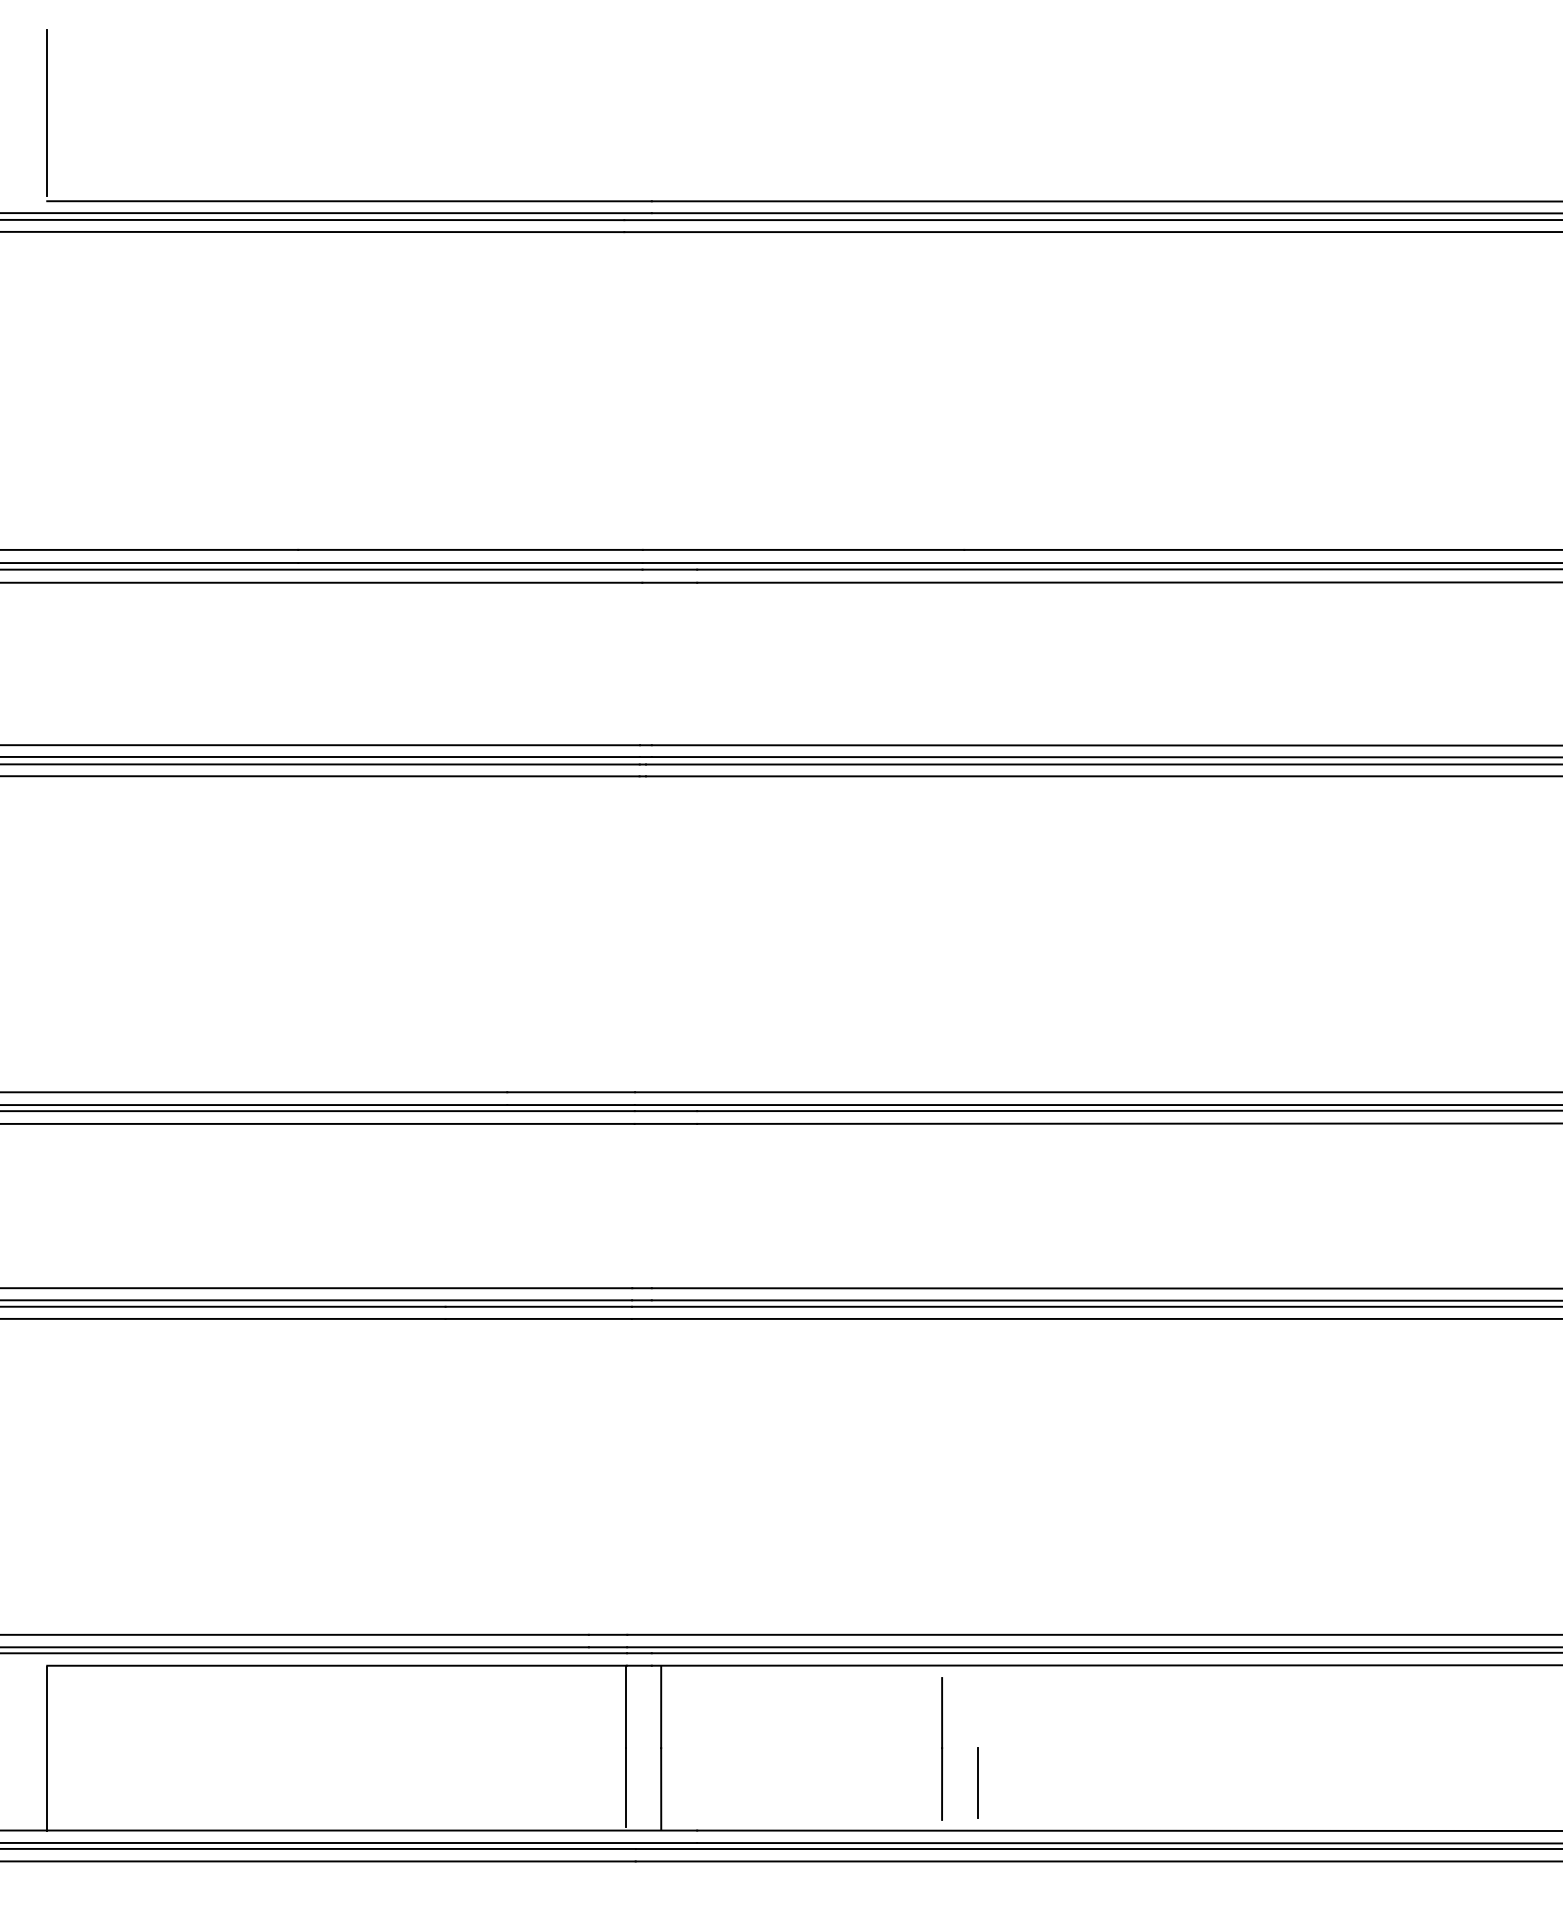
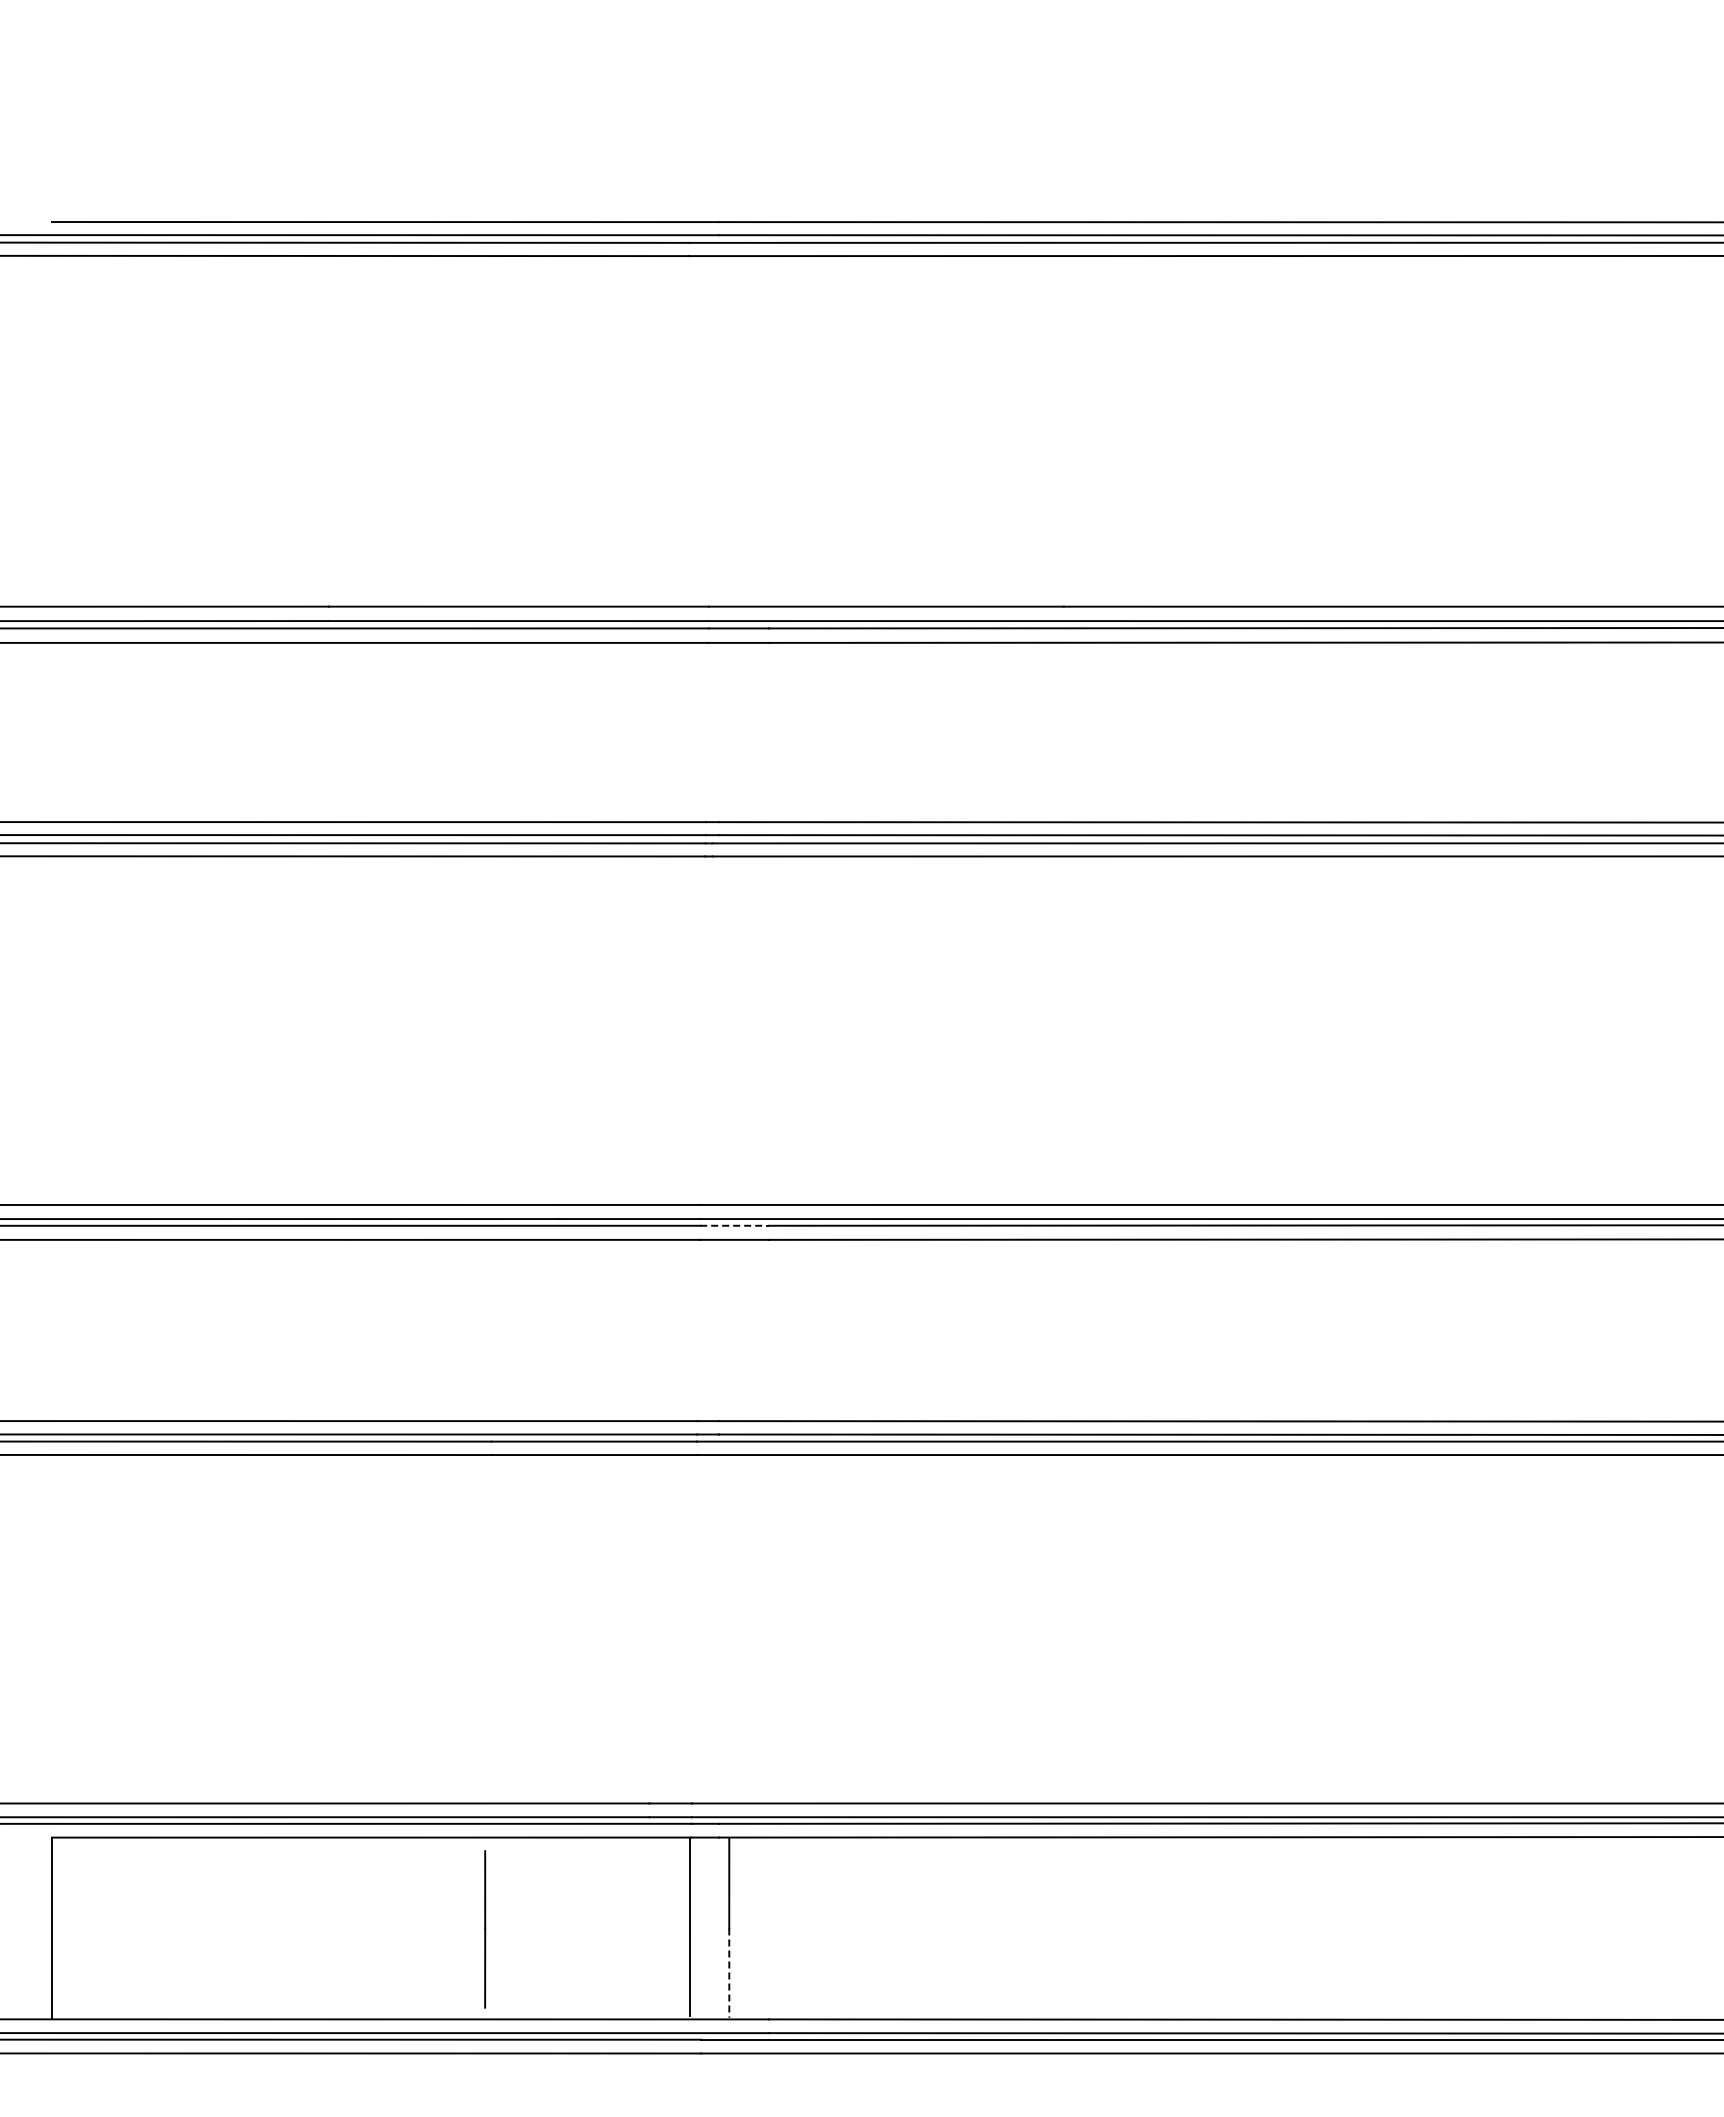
line: (46, 112) -> (51, 124), removed
line: (666, 1110) -> (735, 1225), solid -> dashed
line: (942, 1749) -> (485, 1929), moved
line: (976, 1782) -> (1077, 1966), removed
line: (661, 1788) -> (729, 1973), solid -> dashed

